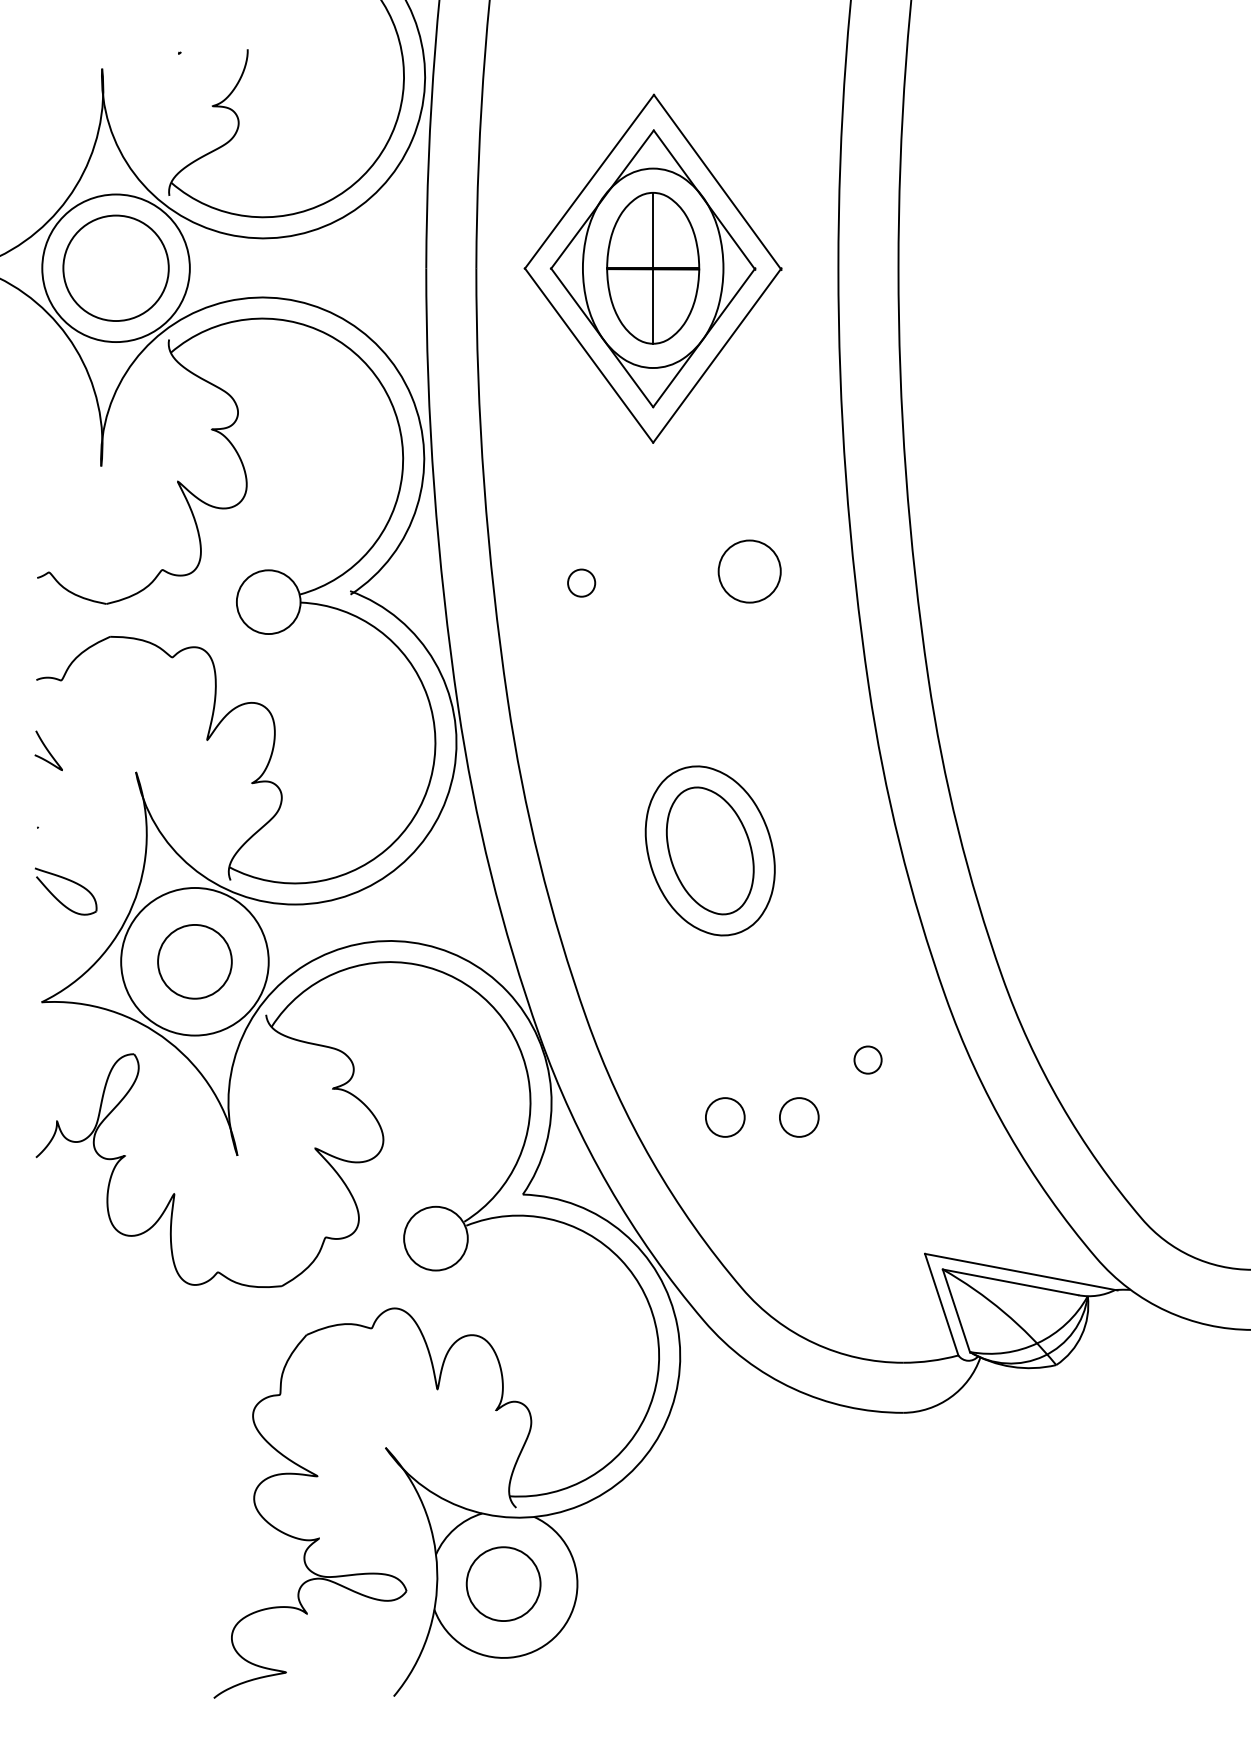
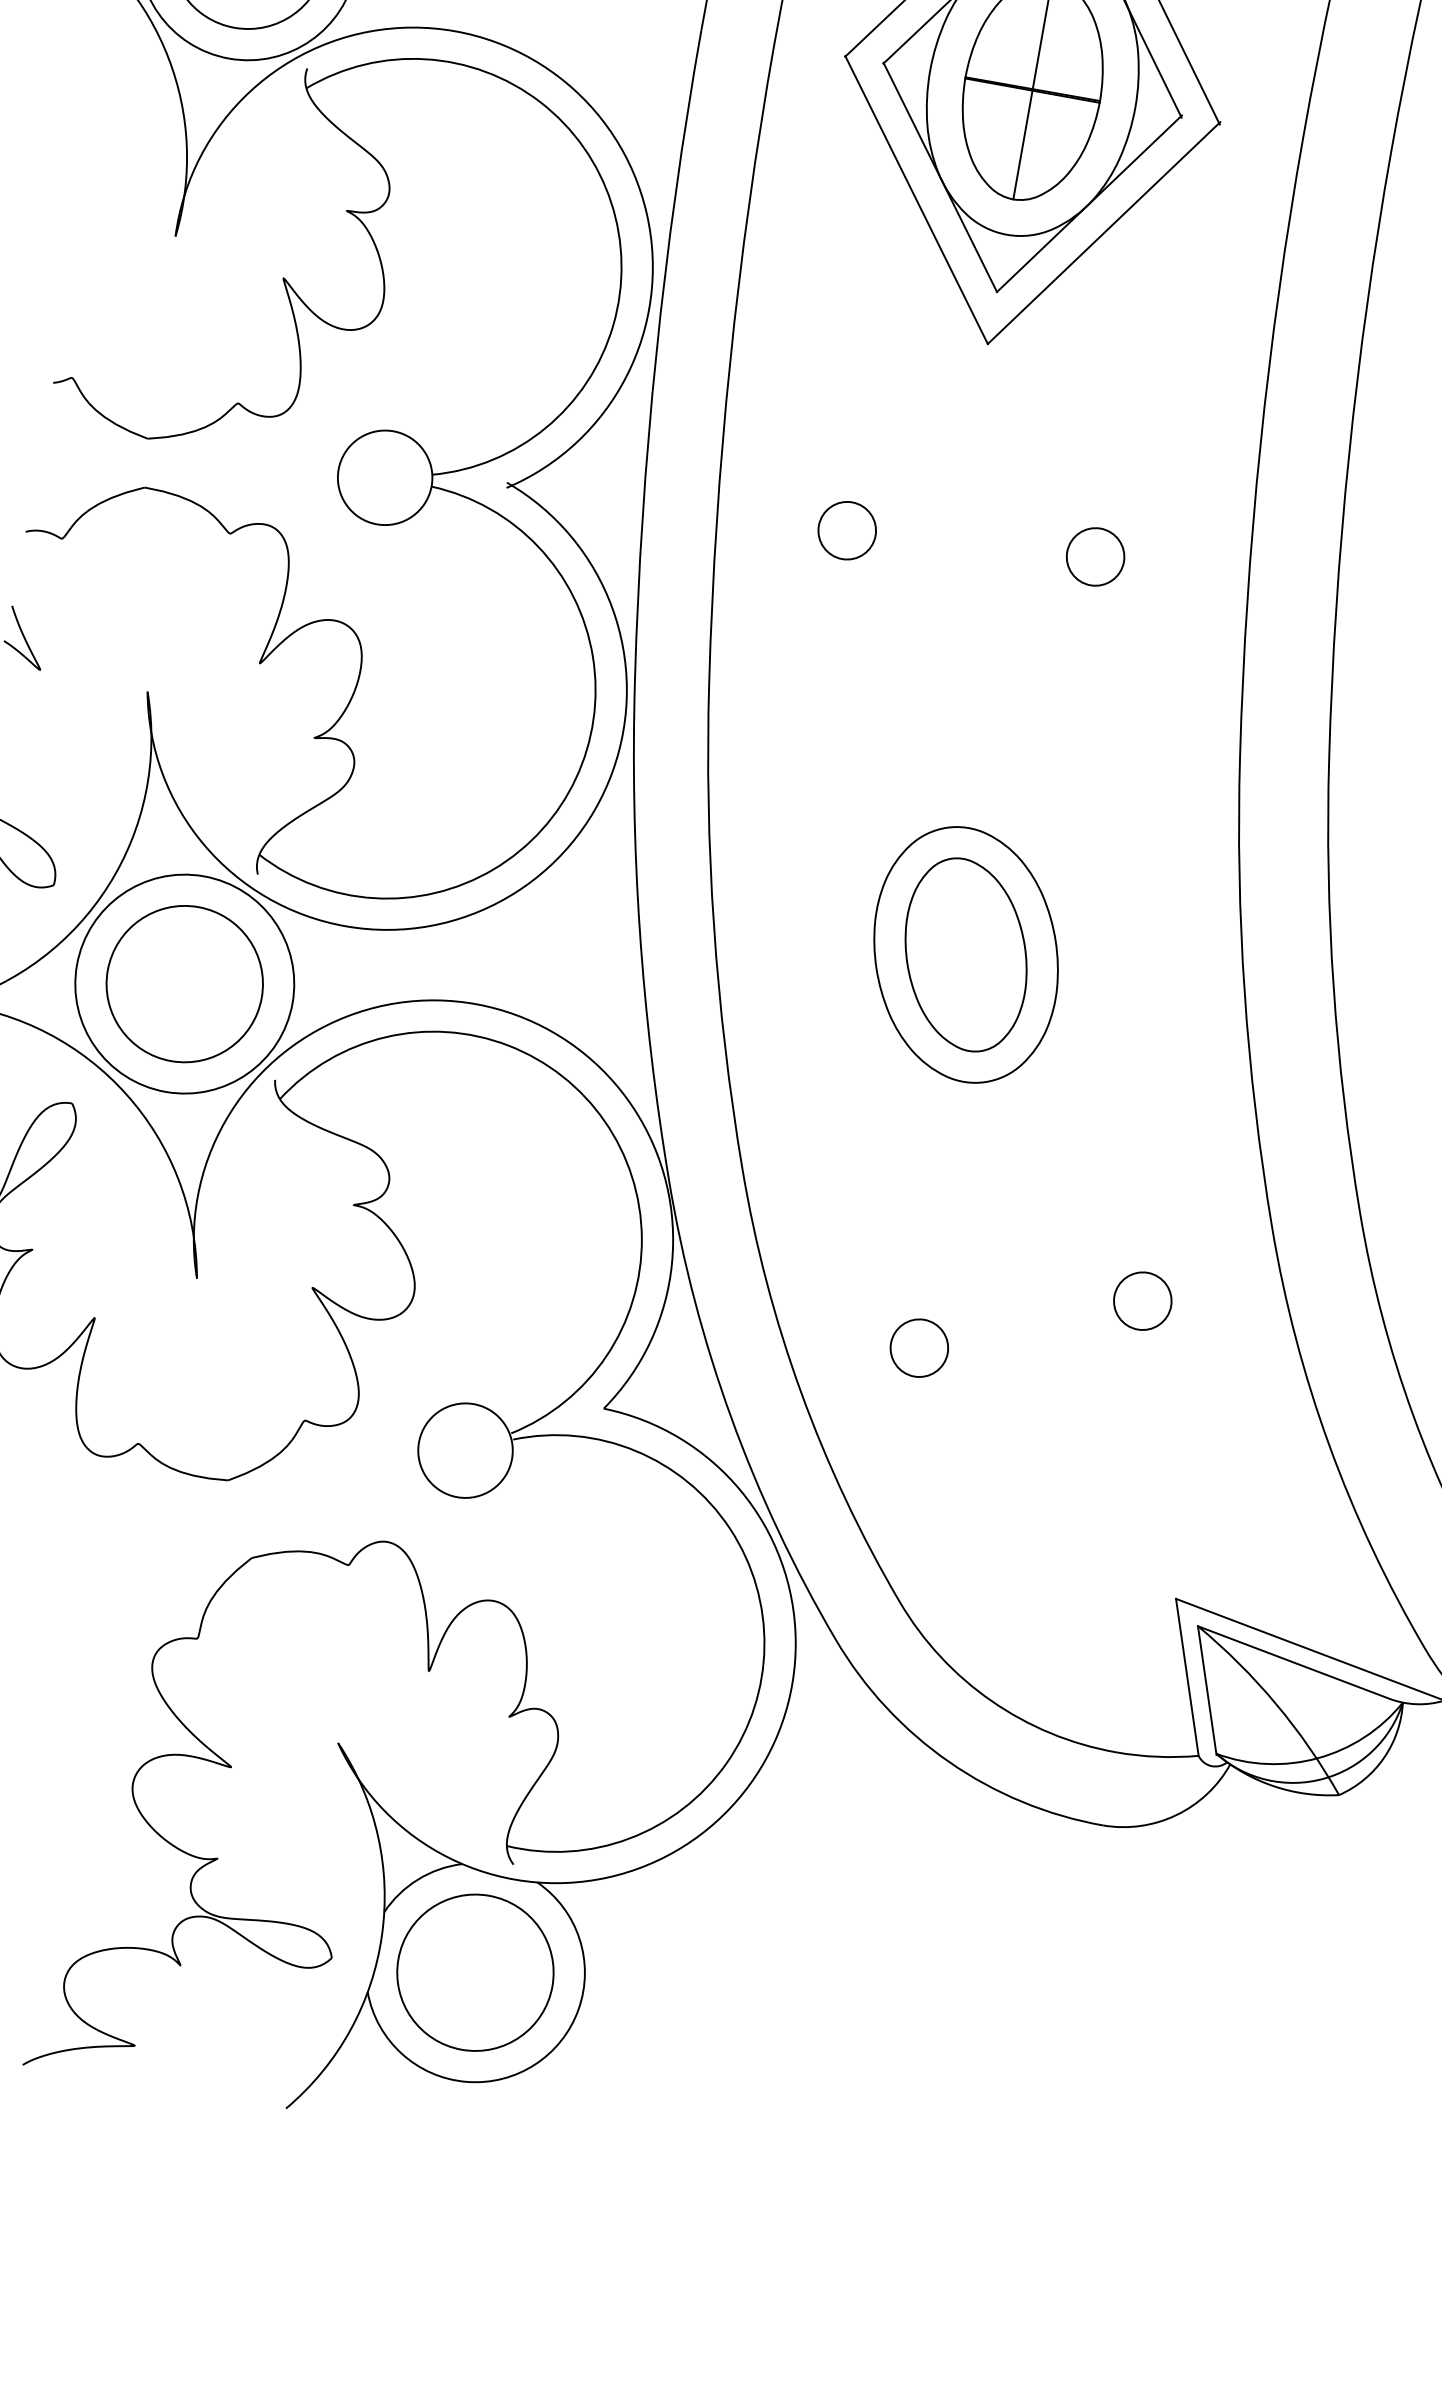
circle: (749, 571) -> (1095, 556), size x0.62
circle: (581, 582) -> (847, 529), size x1.43
circle: (194, 961) -> (184, 983), size x1.43
circle: (867, 1059) -> (1142, 1300), size x1.43
circle: (799, 1117) -> (1027, 1367), removed
circle: (503, 1583) -> (475, 1971), size x1.43

